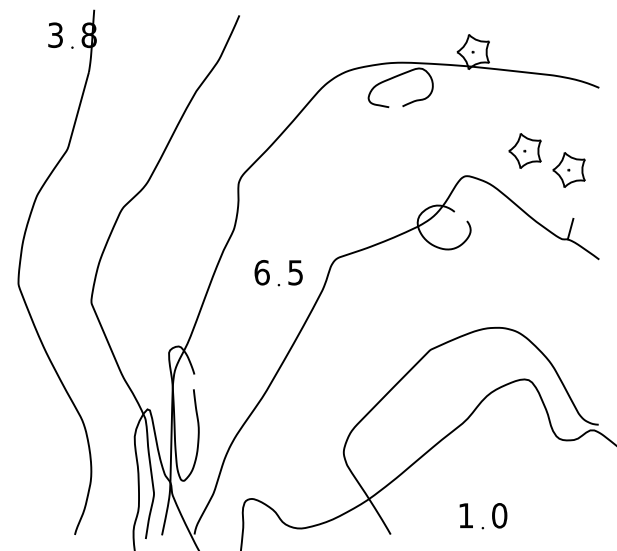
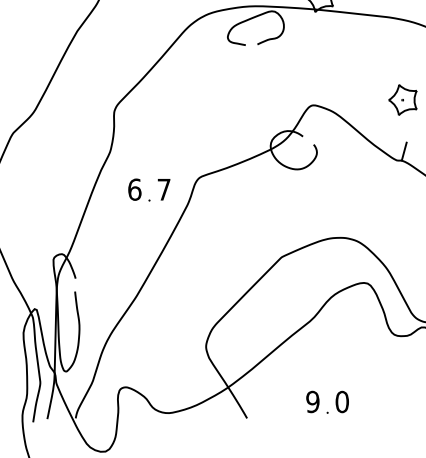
part: (524, 150) -> (363, 82), removed
text: (295, 272) -> (163, 189), 5 -> 7
text: (465, 515) -> (312, 401), 1 -> 9

